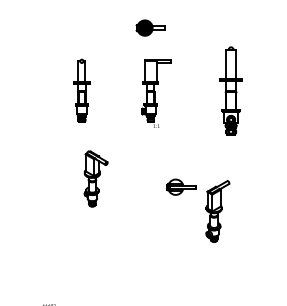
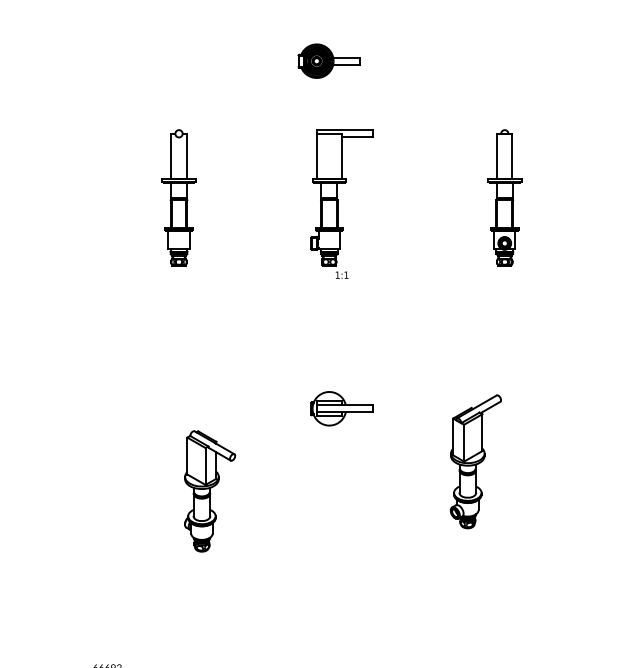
part: (230, 90) -> (503, 197), size x0.71
part: (95, 178) -> (208, 490), moved
part: (181, 186) -> (341, 407), moved

